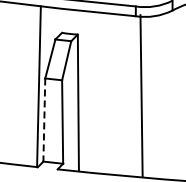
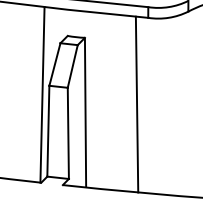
line: (141, 95) -> (136, 104), moved
line: (44, 120) -> (48, 131), dashed -> solid

